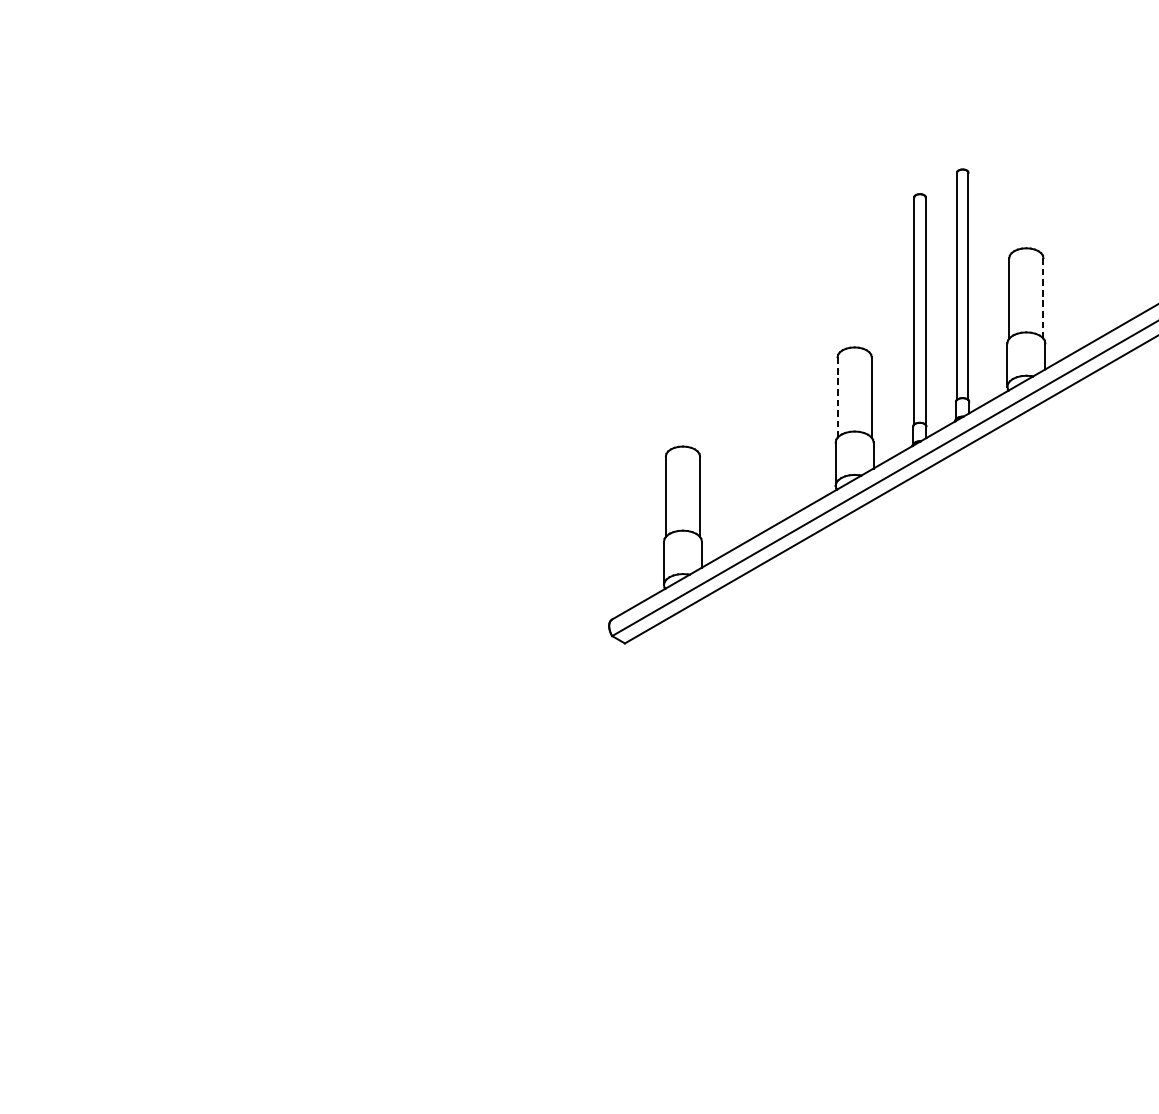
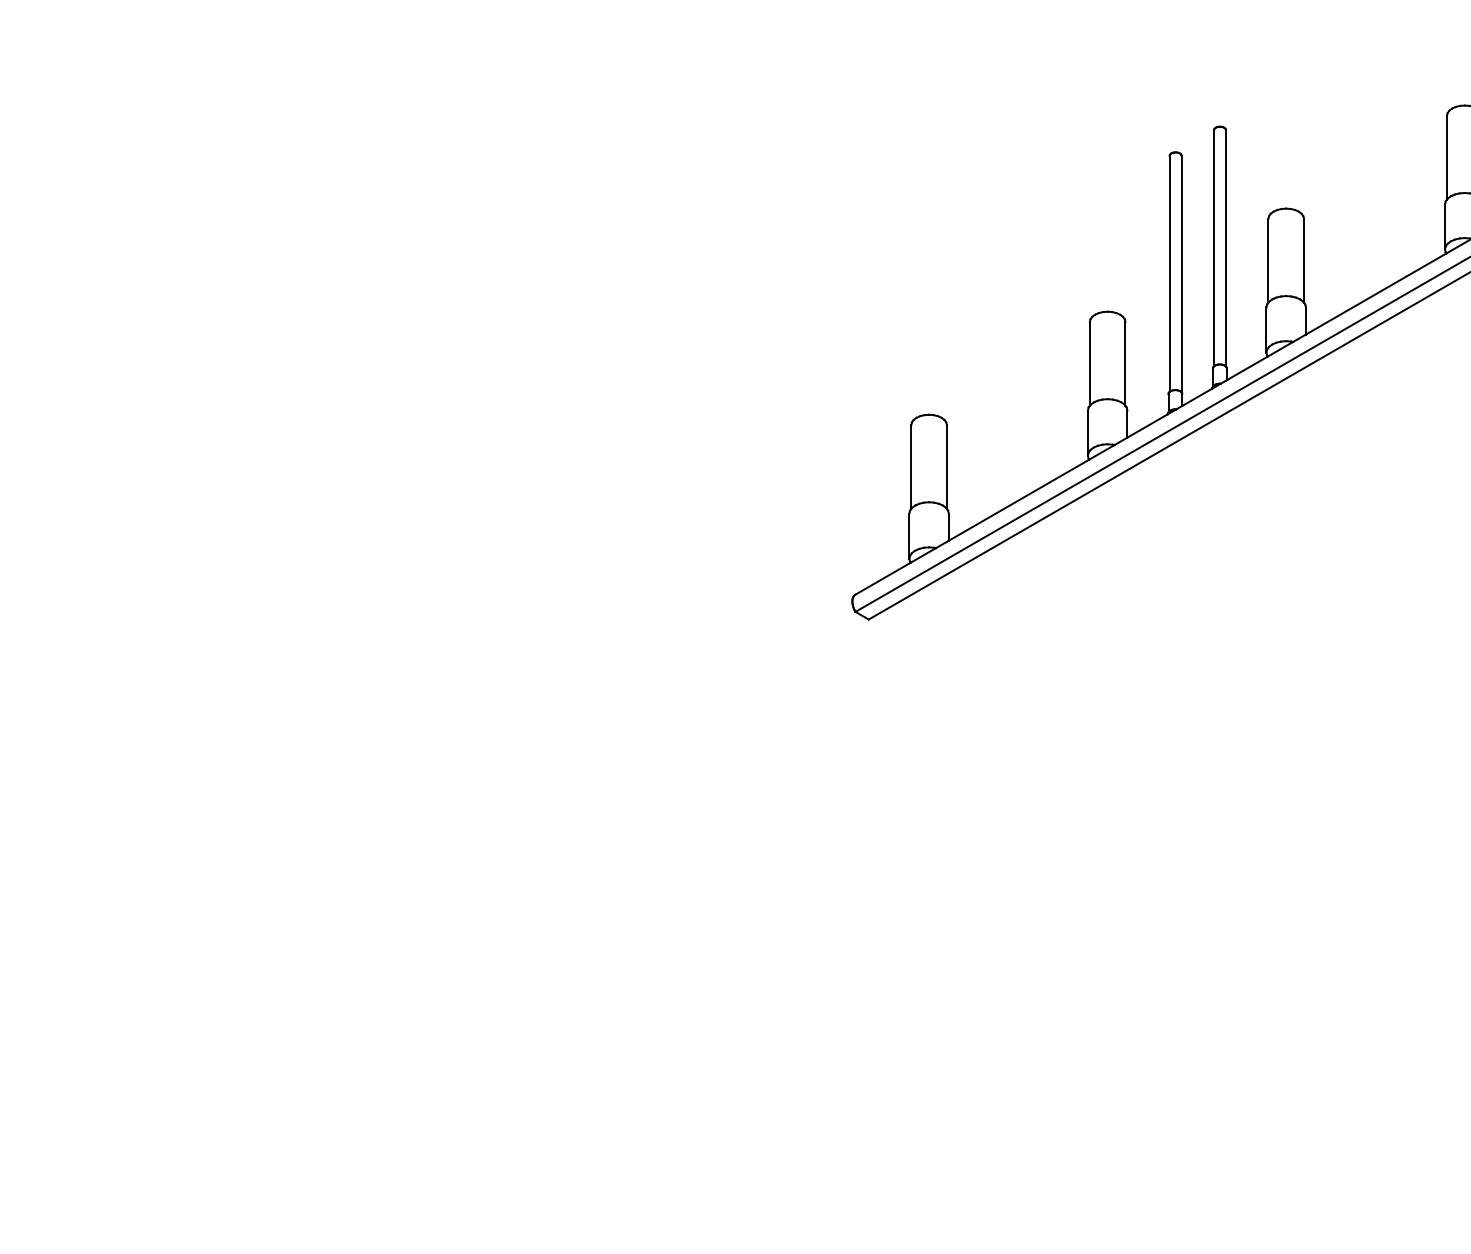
line: (1043, 298) -> (1303, 260), dashed -> solid
line: (837, 397) -> (1089, 363), dashed -> solid

